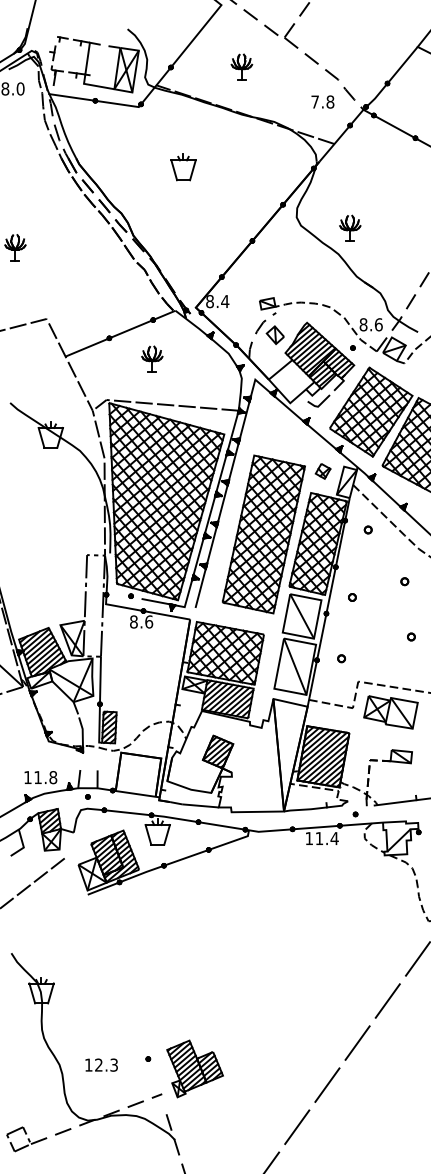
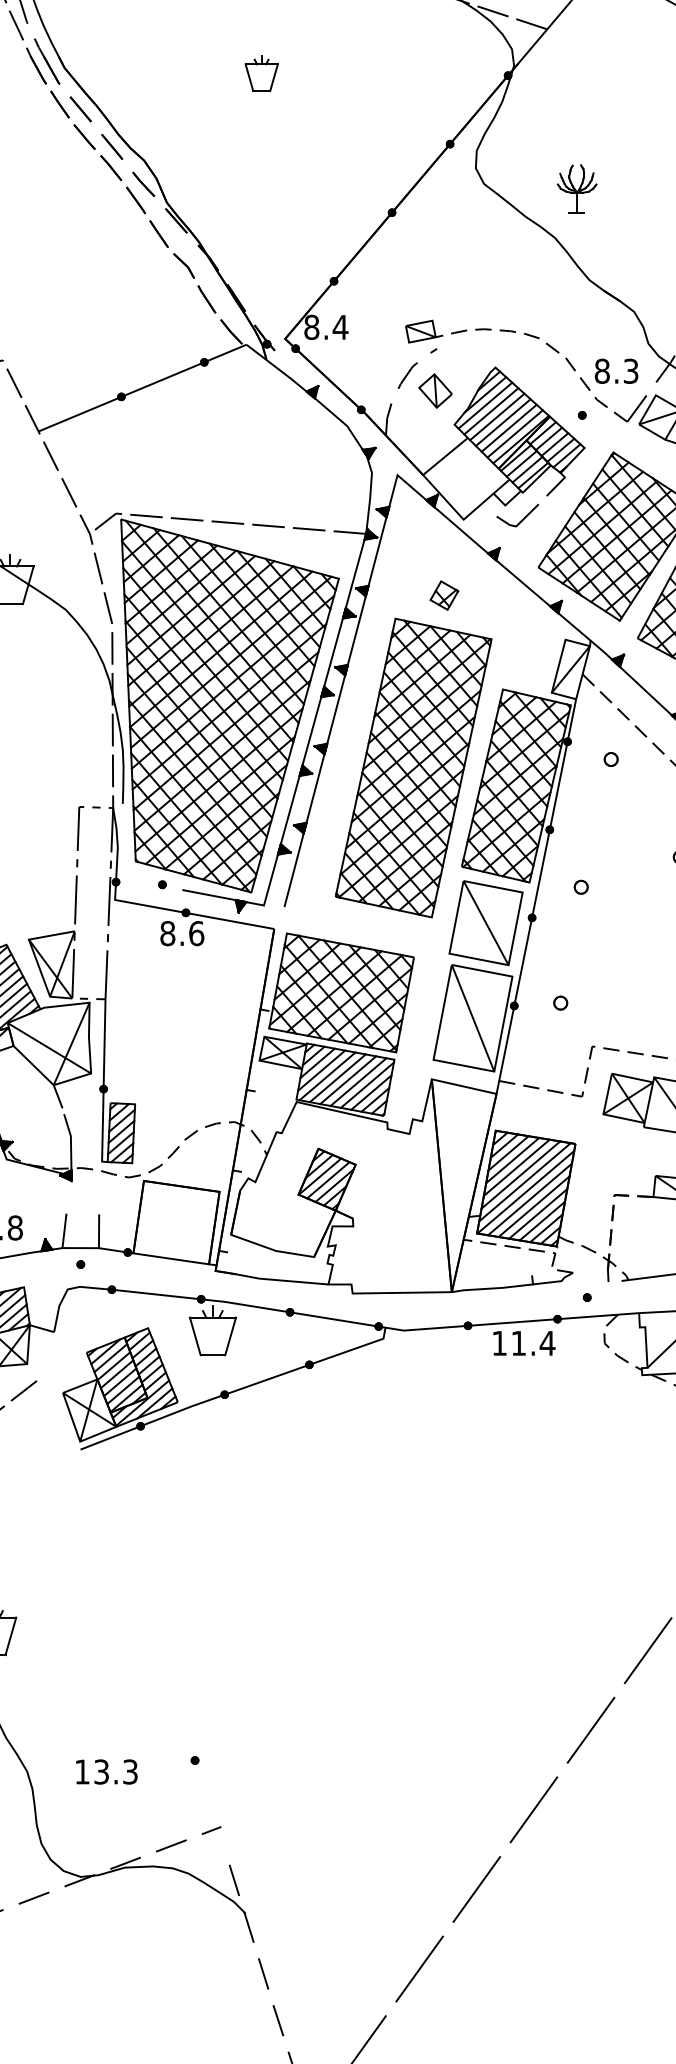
part: (183, 167) -> (261, 73), size x0.7
text: (378, 324) -> (630, 370), 8.6 -> 8.3
part: (152, 358) -> (202, 435), removed
part: (322, 471) -> (443, 595), moved
text: (98, 1065) -> (100, 1772), 12.3 -> 13.3
part: (194, 1068) -> (282, 1778), removed

